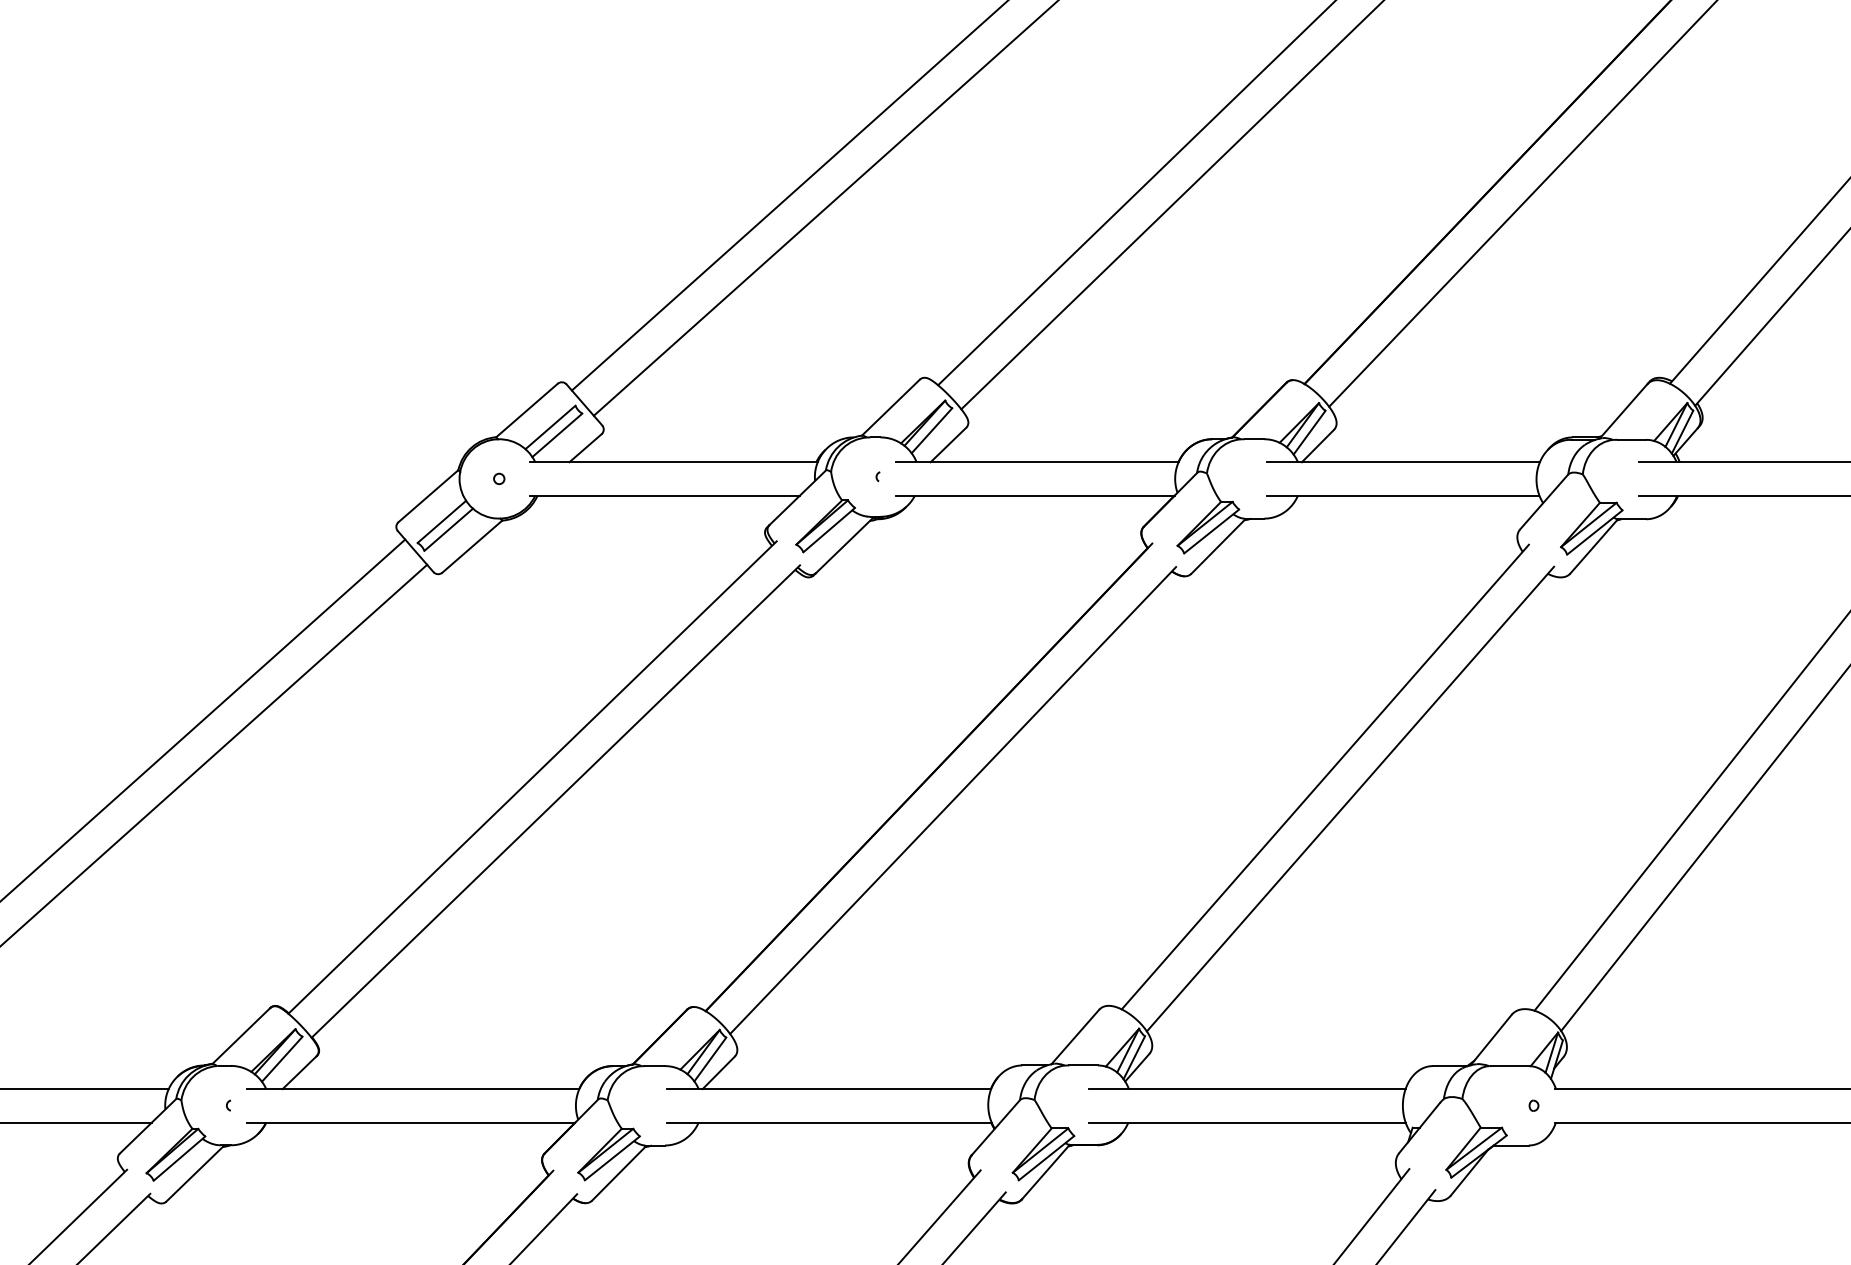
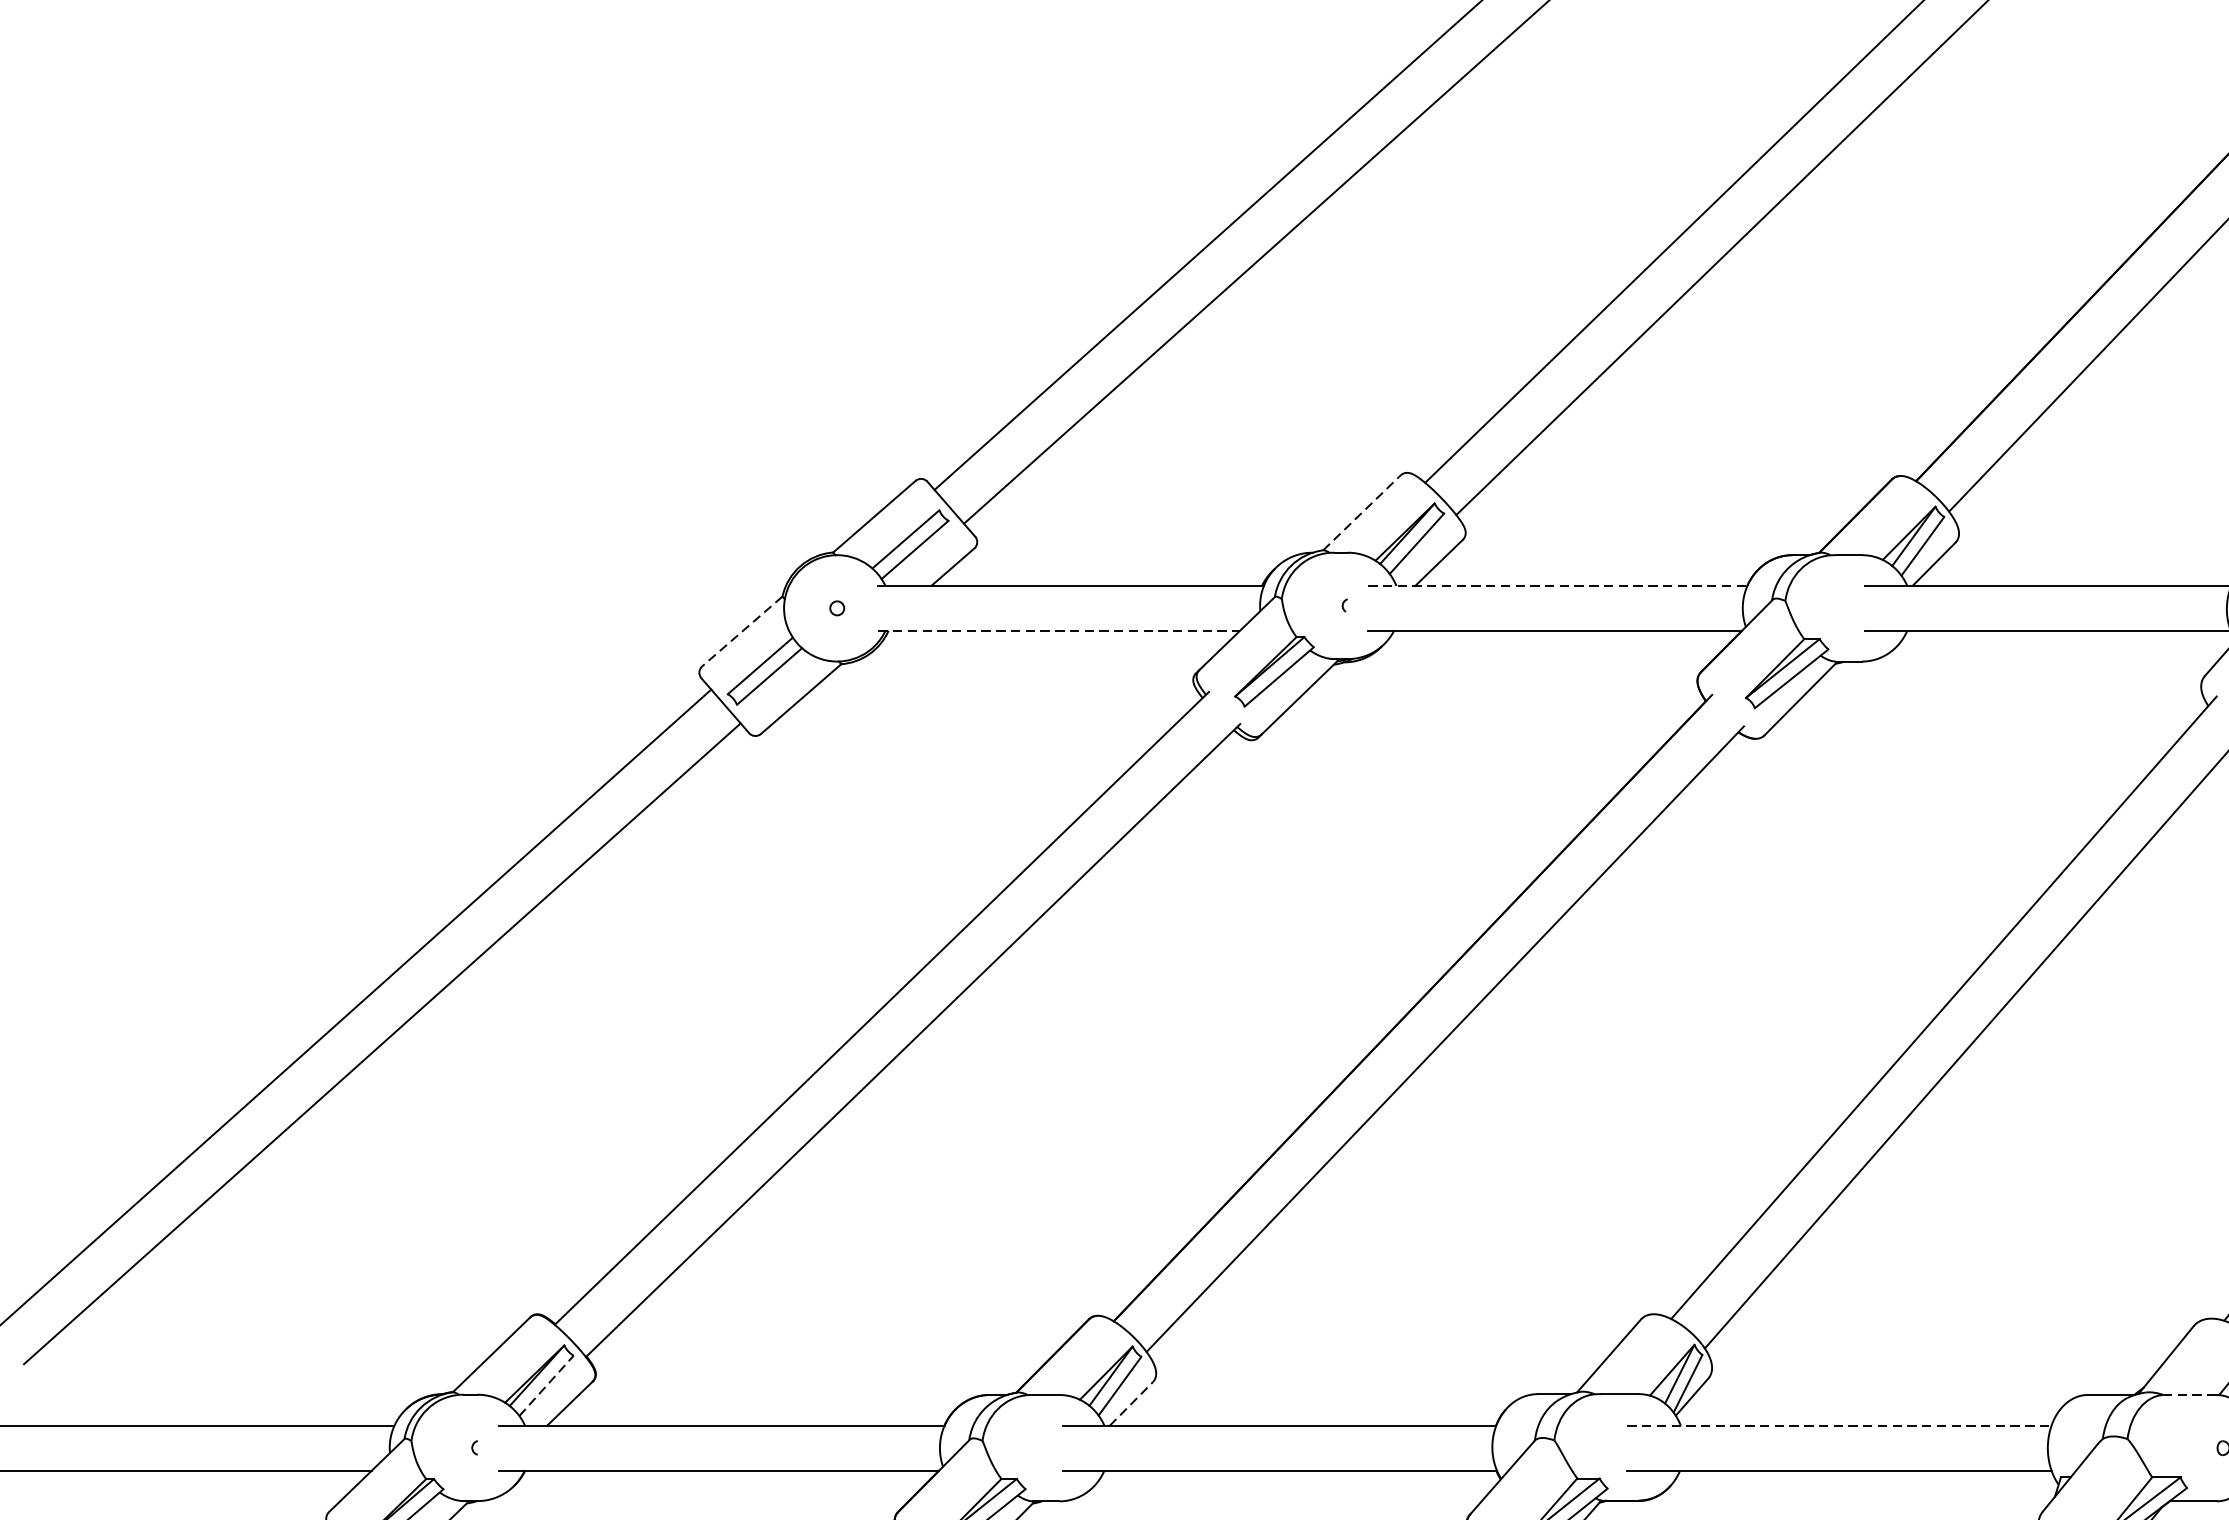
line: (891, 407) -> (1362, 512), solid -> dashed
line: (1037, 462) -> (1558, 586), solid -> dashed
line: (665, 495) -> (1059, 630), solid -> dashed
line: (428, 496) -> (742, 631), solid -> dashed
line: (282, 1058) -> (546, 1384), solid -> dashed
line: (1510, 1066) -> (2192, 1395), solid -> dashed
line: (718, 1072) -> (1130, 1403), solid -> dashed
line: (1247, 1089) -> (1839, 1426), solid -> dashed

